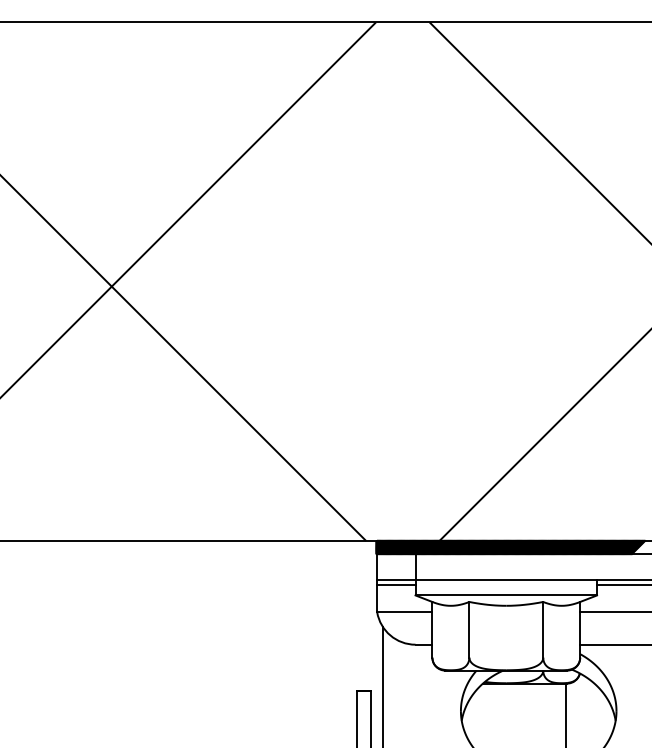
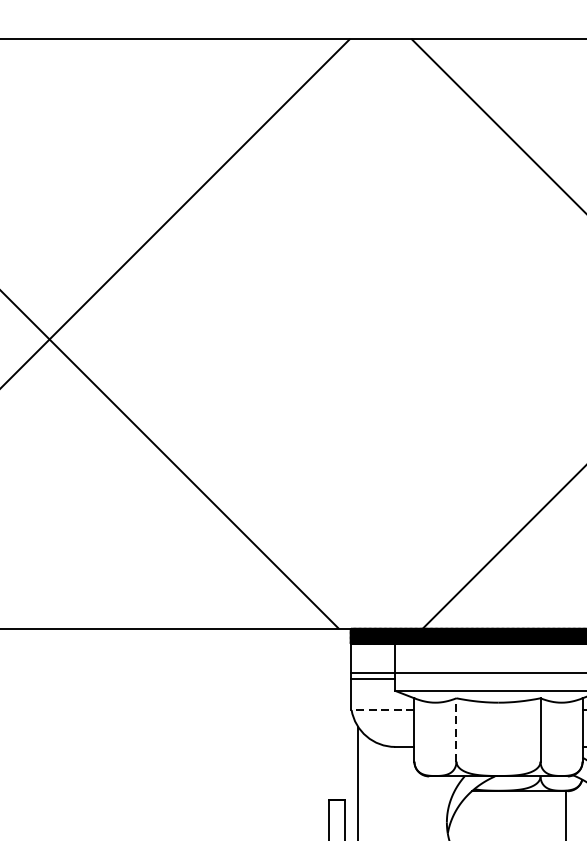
line: (404, 612) -> (382, 710), solid -> dashed
line: (469, 629) -> (456, 729), solid -> dashed

